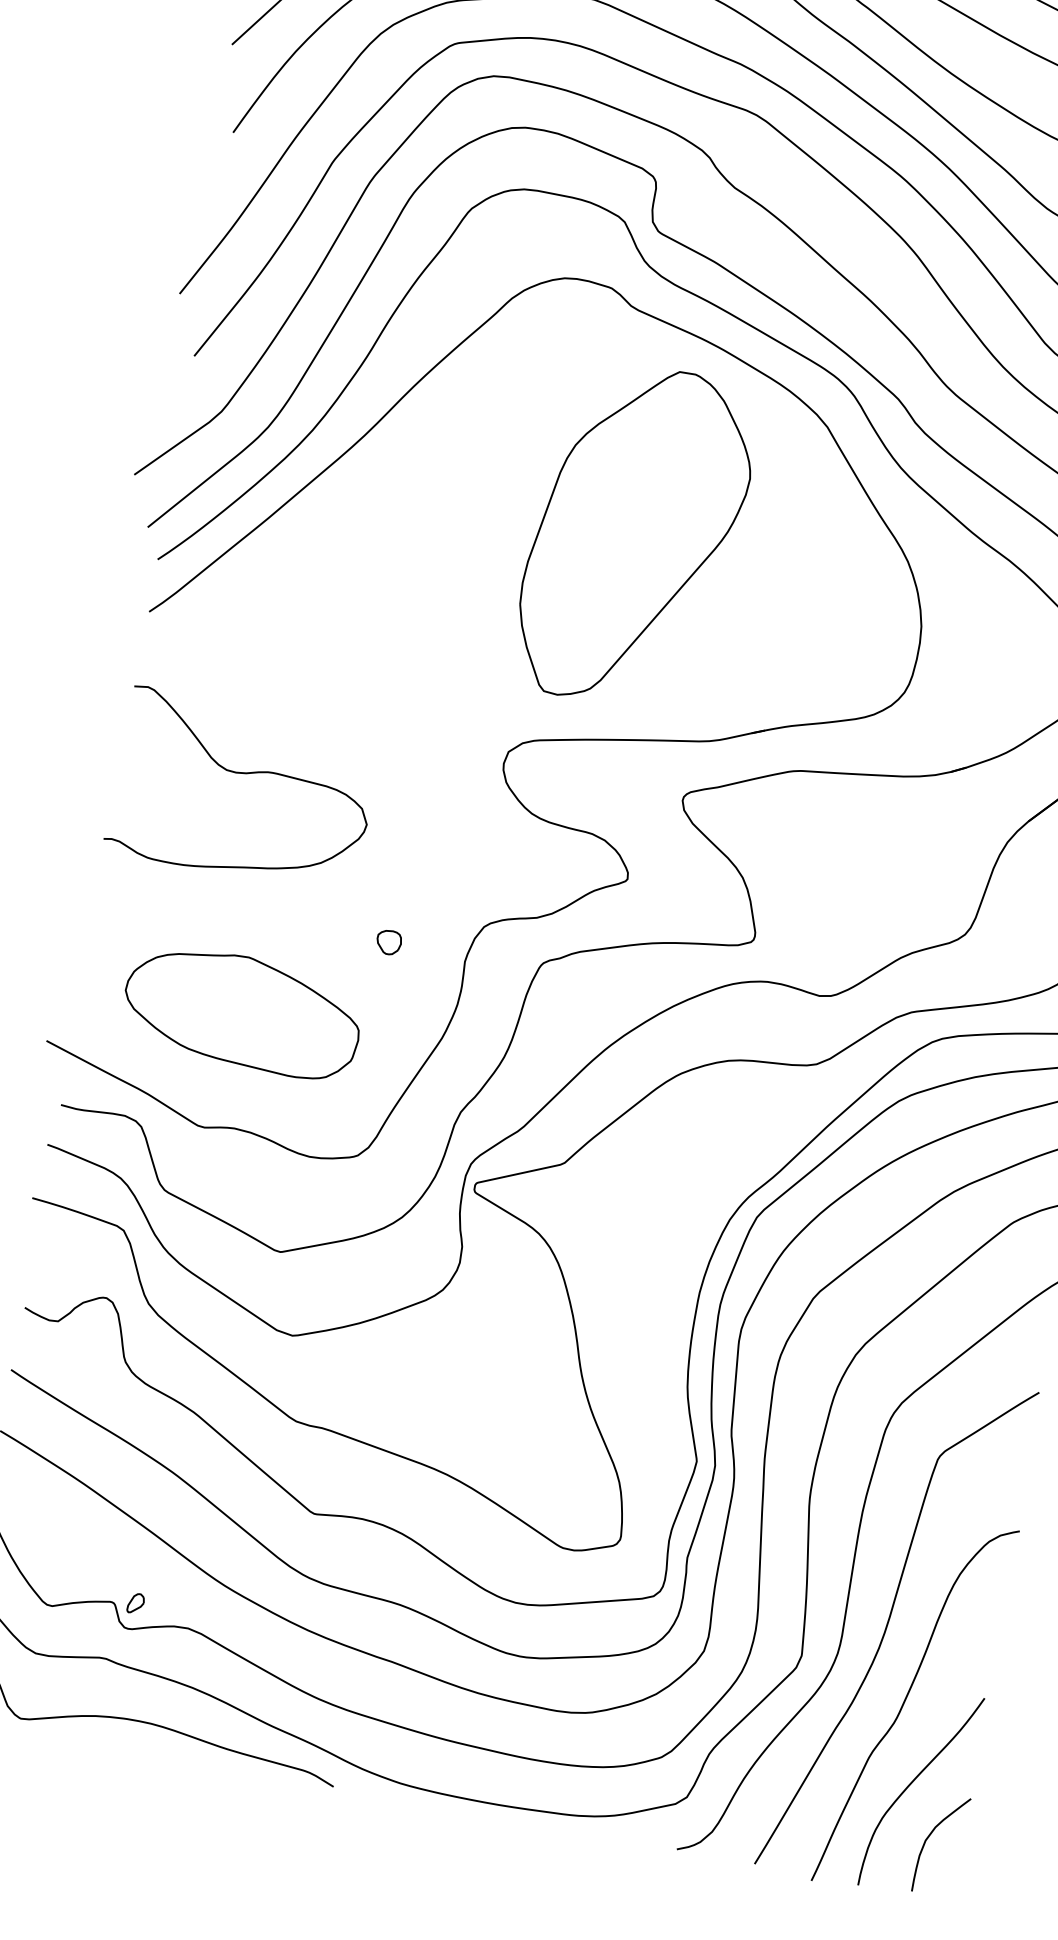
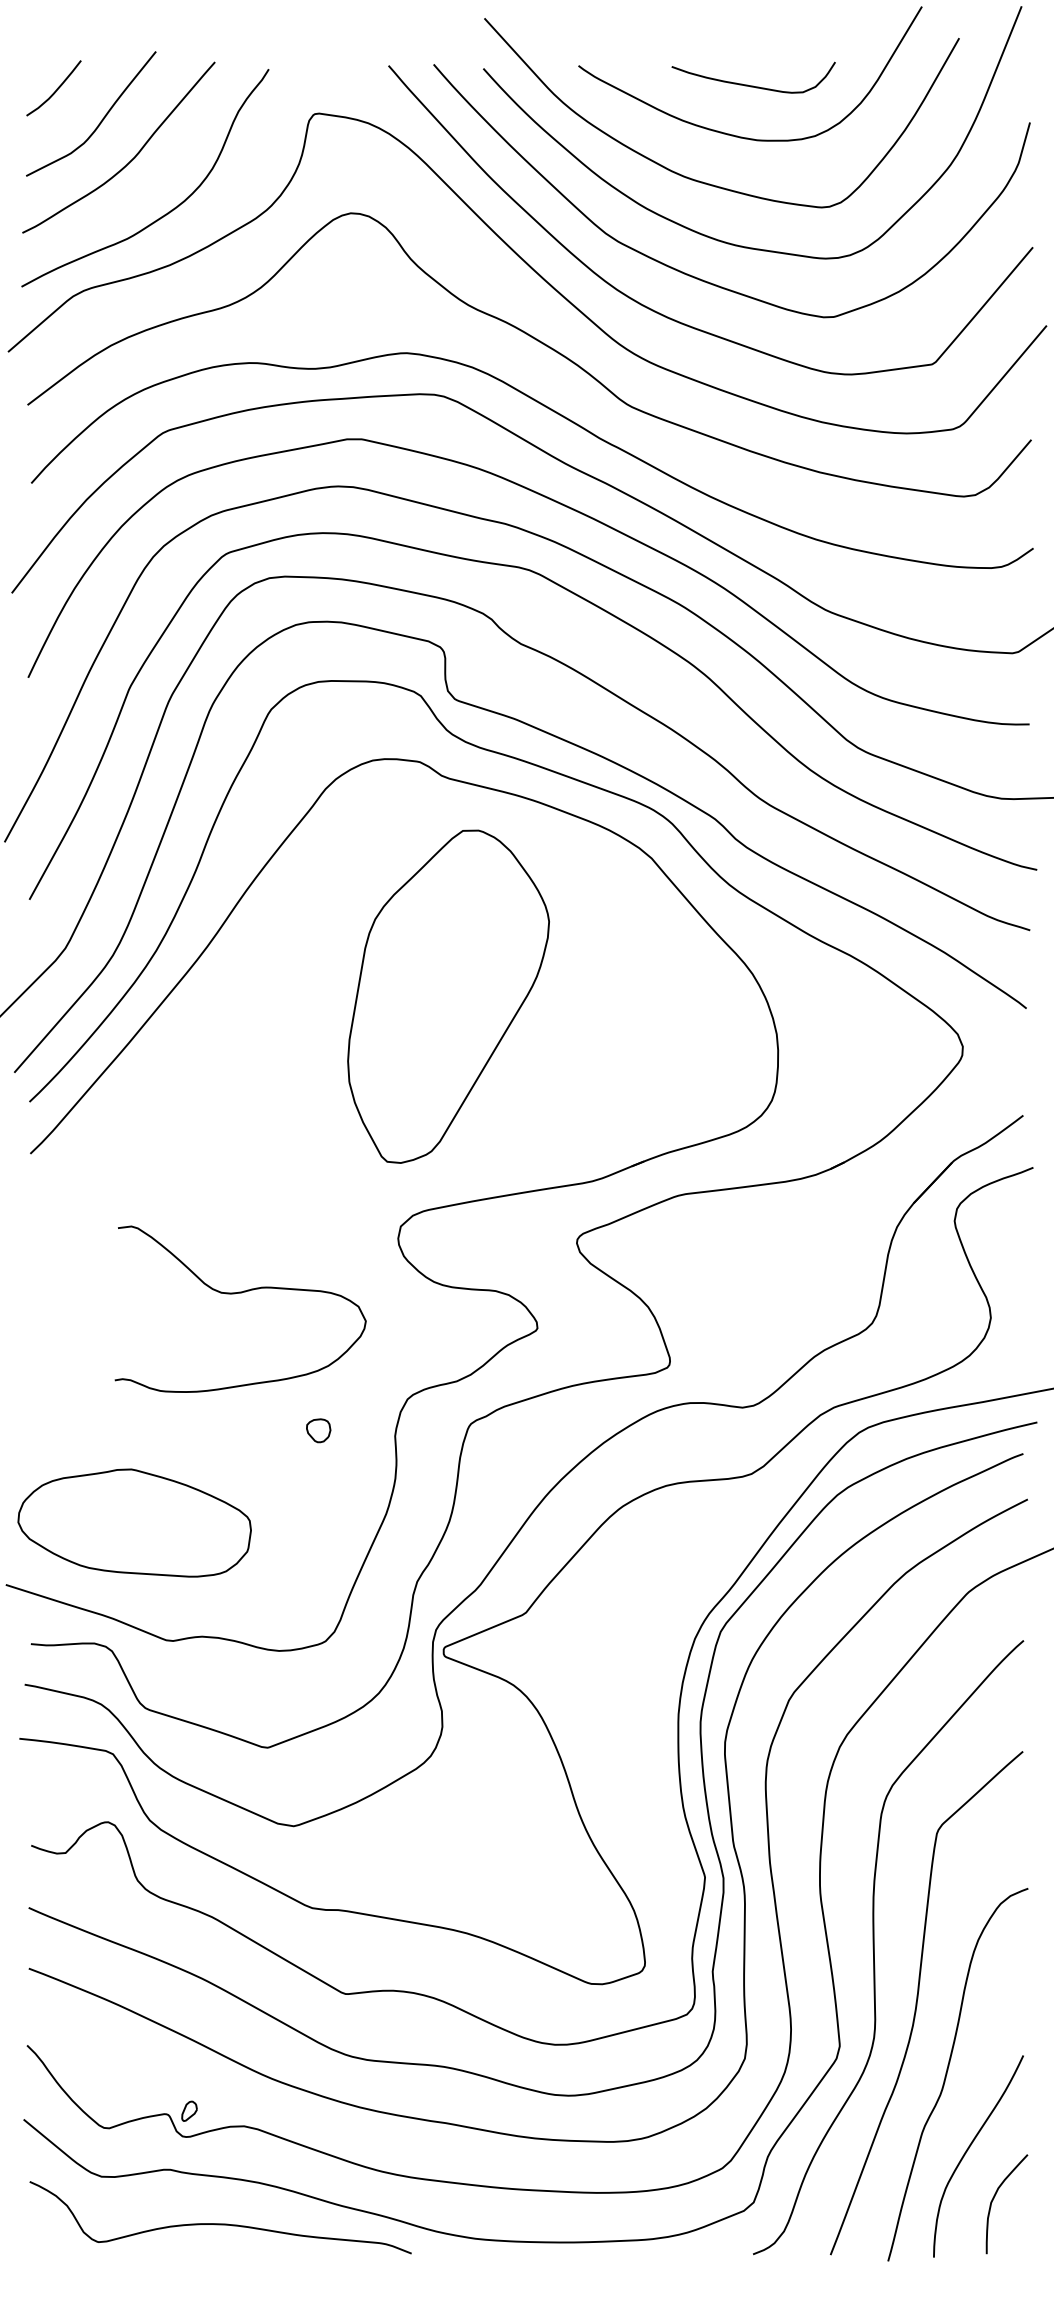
part: (635, 535) -> (448, 996), moved
curve: (245, 774) -> (240, 1293), moved
part: (242, 1011) -> (134, 1522), moved

